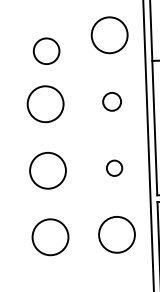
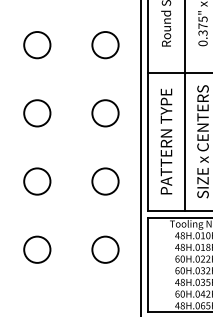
circle: (109, 35) -> (105, 45), size x0.71
circle: (46, 51) -> (37, 45), moved
circle: (112, 101) -> (105, 113), size x1.43
circle: (45, 104) -> (37, 113), size x0.71
circle: (114, 168) -> (105, 181), size x1.67
circle: (48, 170) -> (37, 181), size x0.71
circle: (116, 234) -> (105, 249), size x0.71
circle: (50, 237) -> (37, 249), size x0.71

